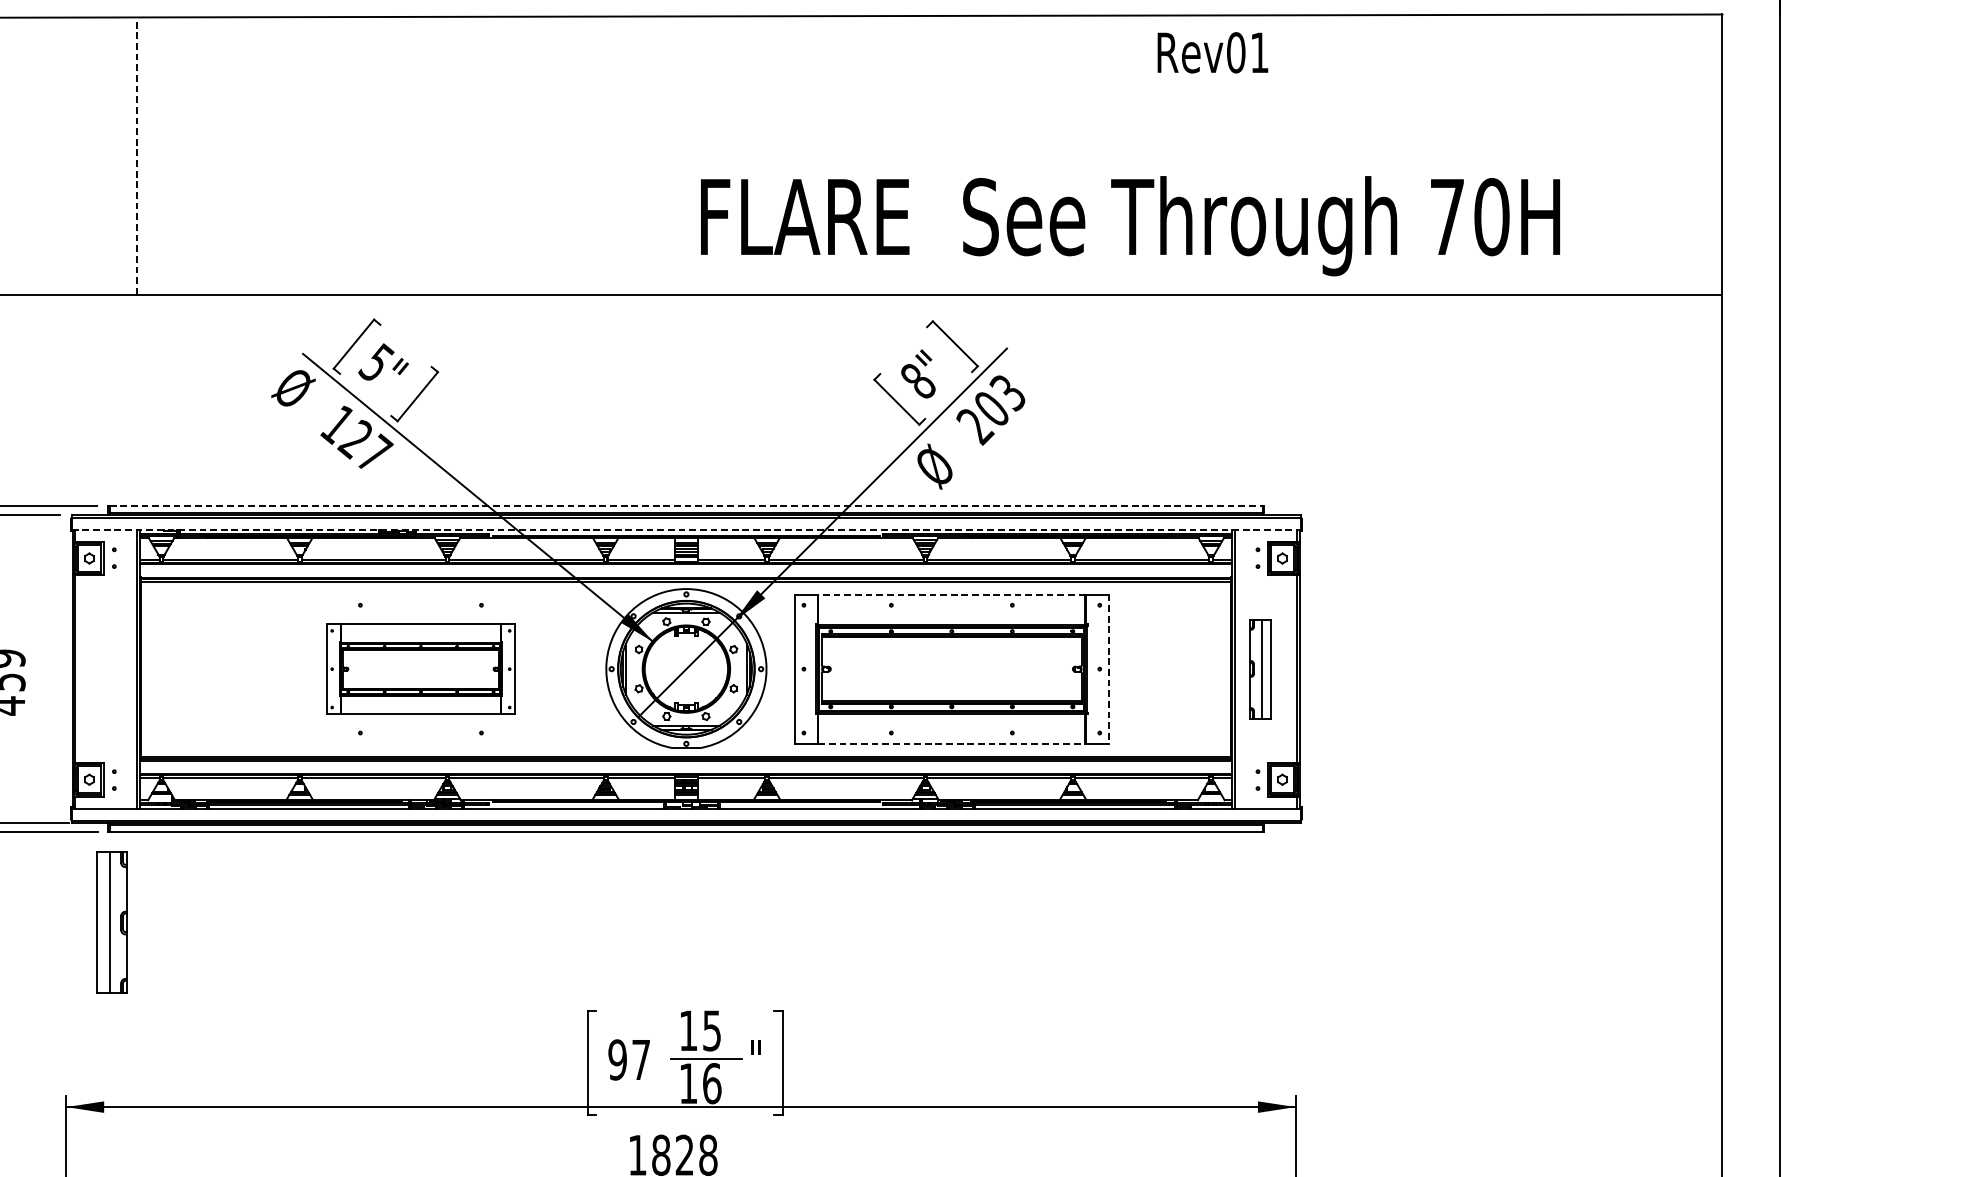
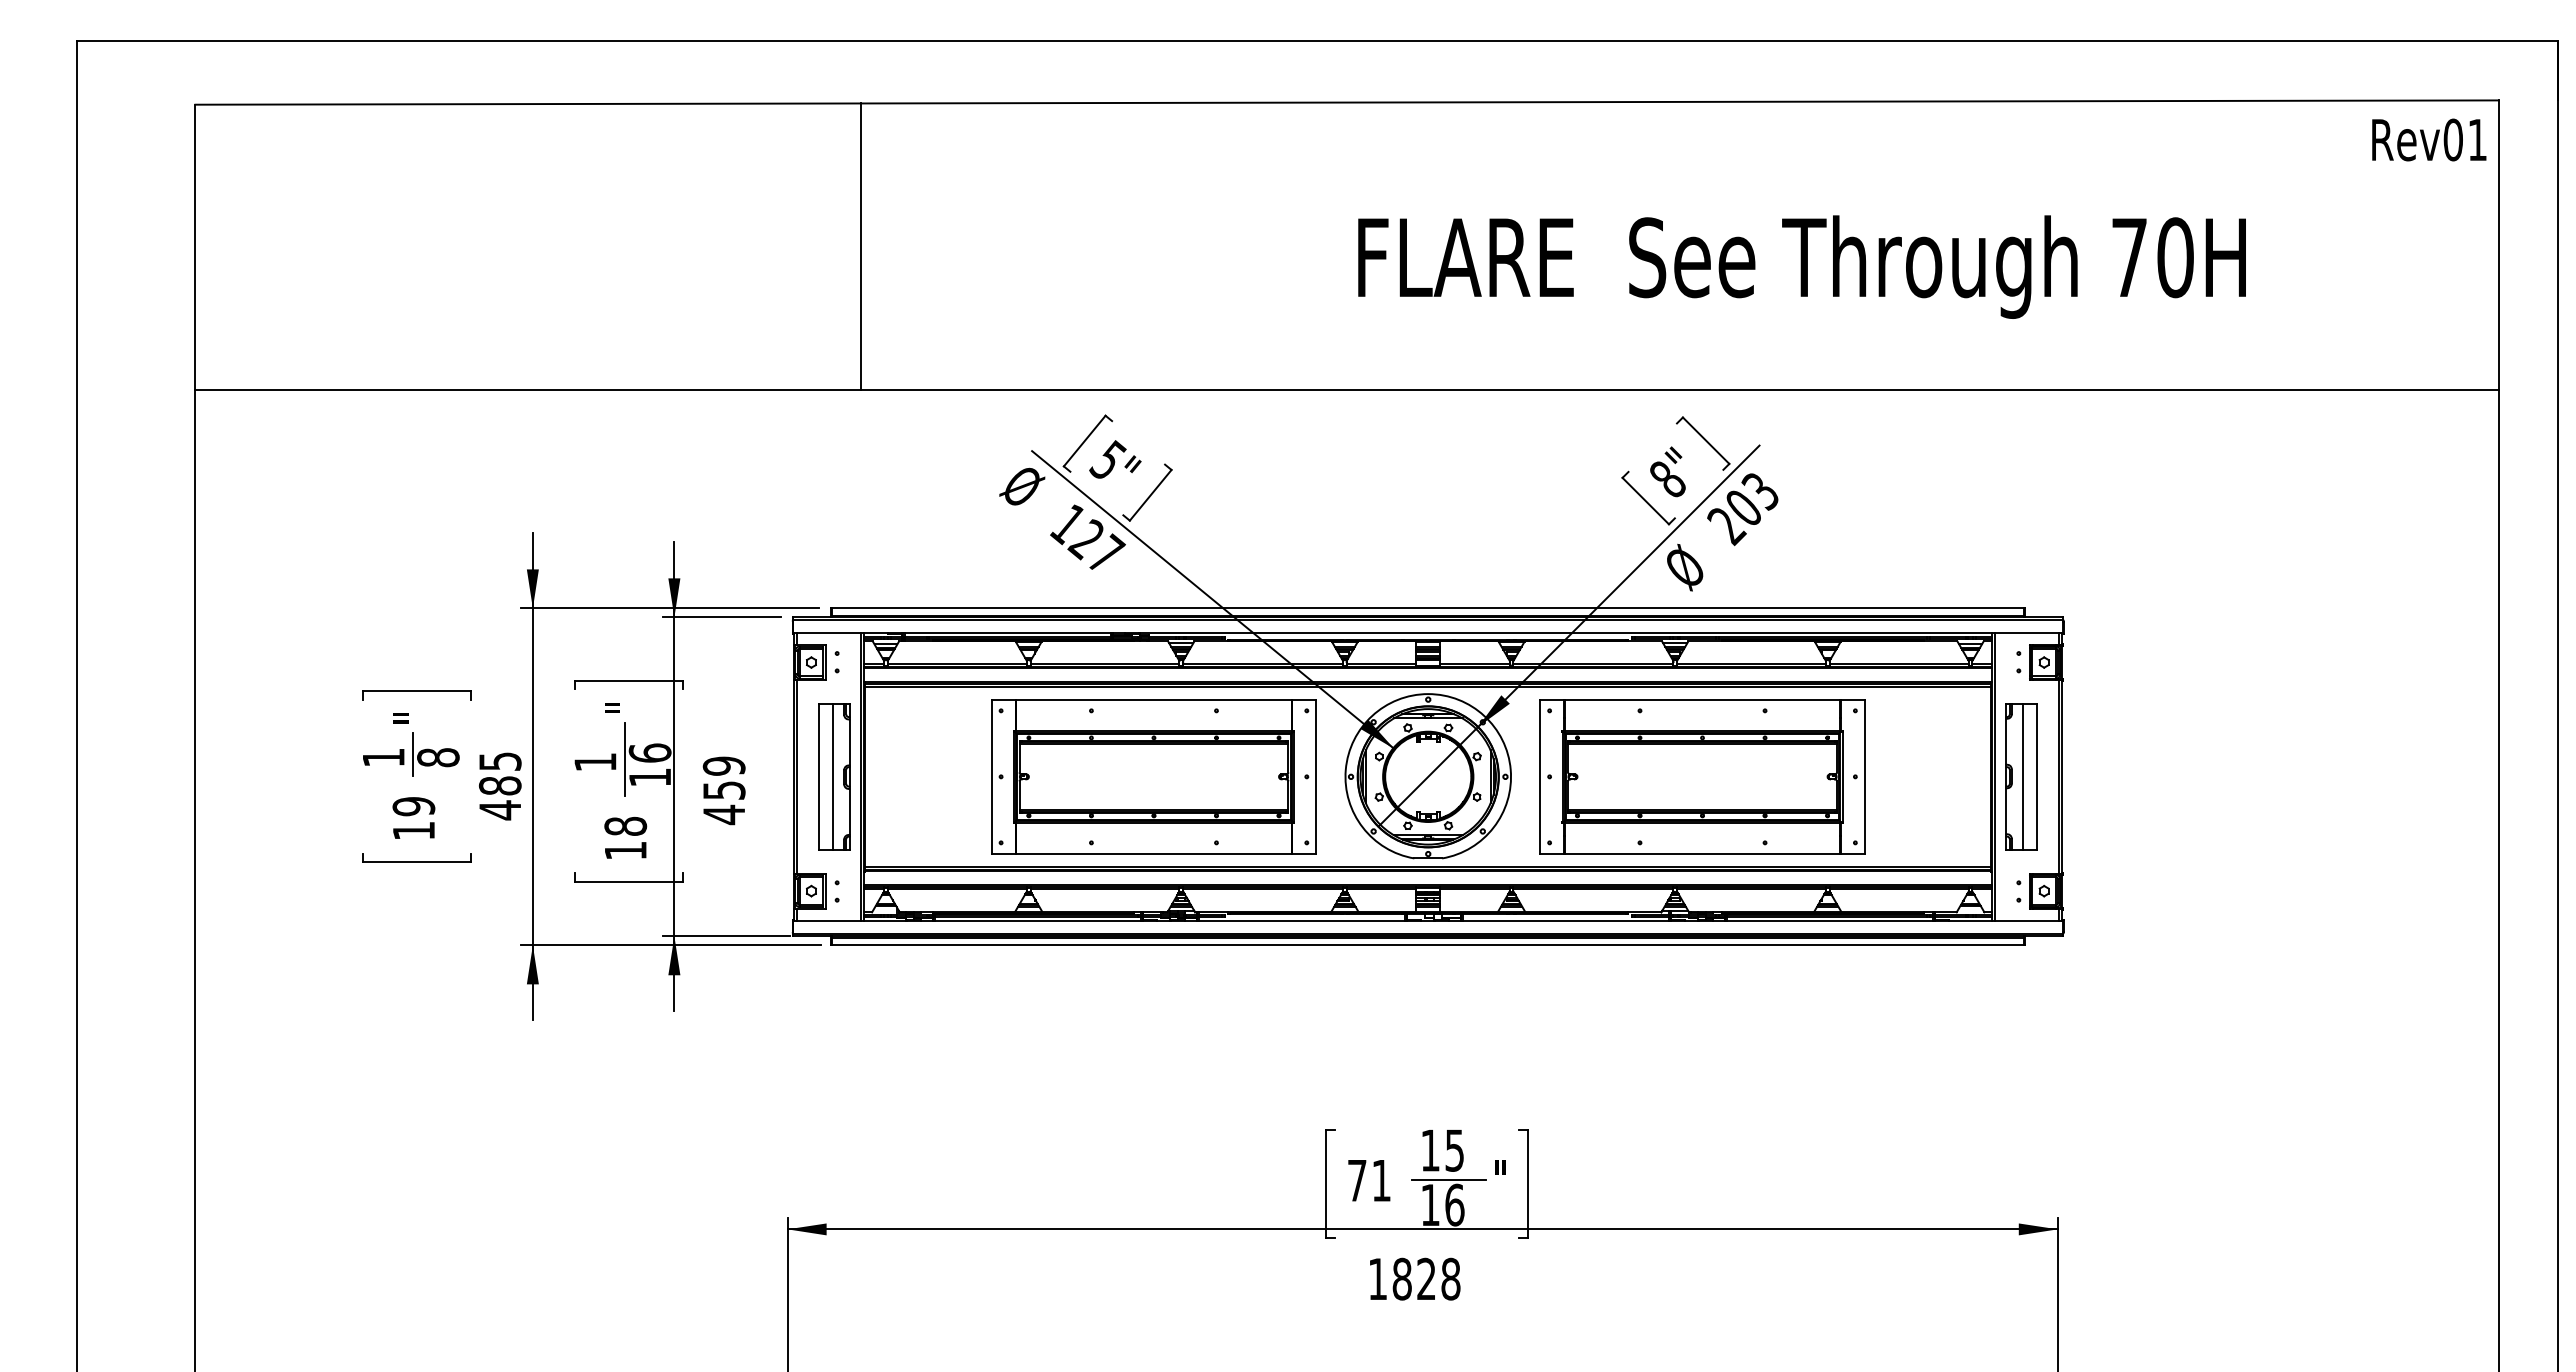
text: (1213, 52) -> (2429, 139), moved
line: (136, 155) -> (860, 246), dashed -> solid
text: (1129, 225) -> (1801, 266), moved
line: (686, 506) -> (1428, 608), dashed -> solid
line: (686, 529) -> (1428, 632), dashed -> solid
line: (951, 594) -> (1702, 699), dashed -> solid
part: (420, 668) -> (1153, 776), size x1.67
part: (1260, 668) -> (2021, 776), size x1.43
line: (1108, 669) -> (1864, 777), dashed -> solid
line: (951, 743) -> (1702, 853), dashed -> solid
part: (111, 922) -> (834, 776), moved
text: (628, 1059) -> (1368, 1180), 97 -> 71

